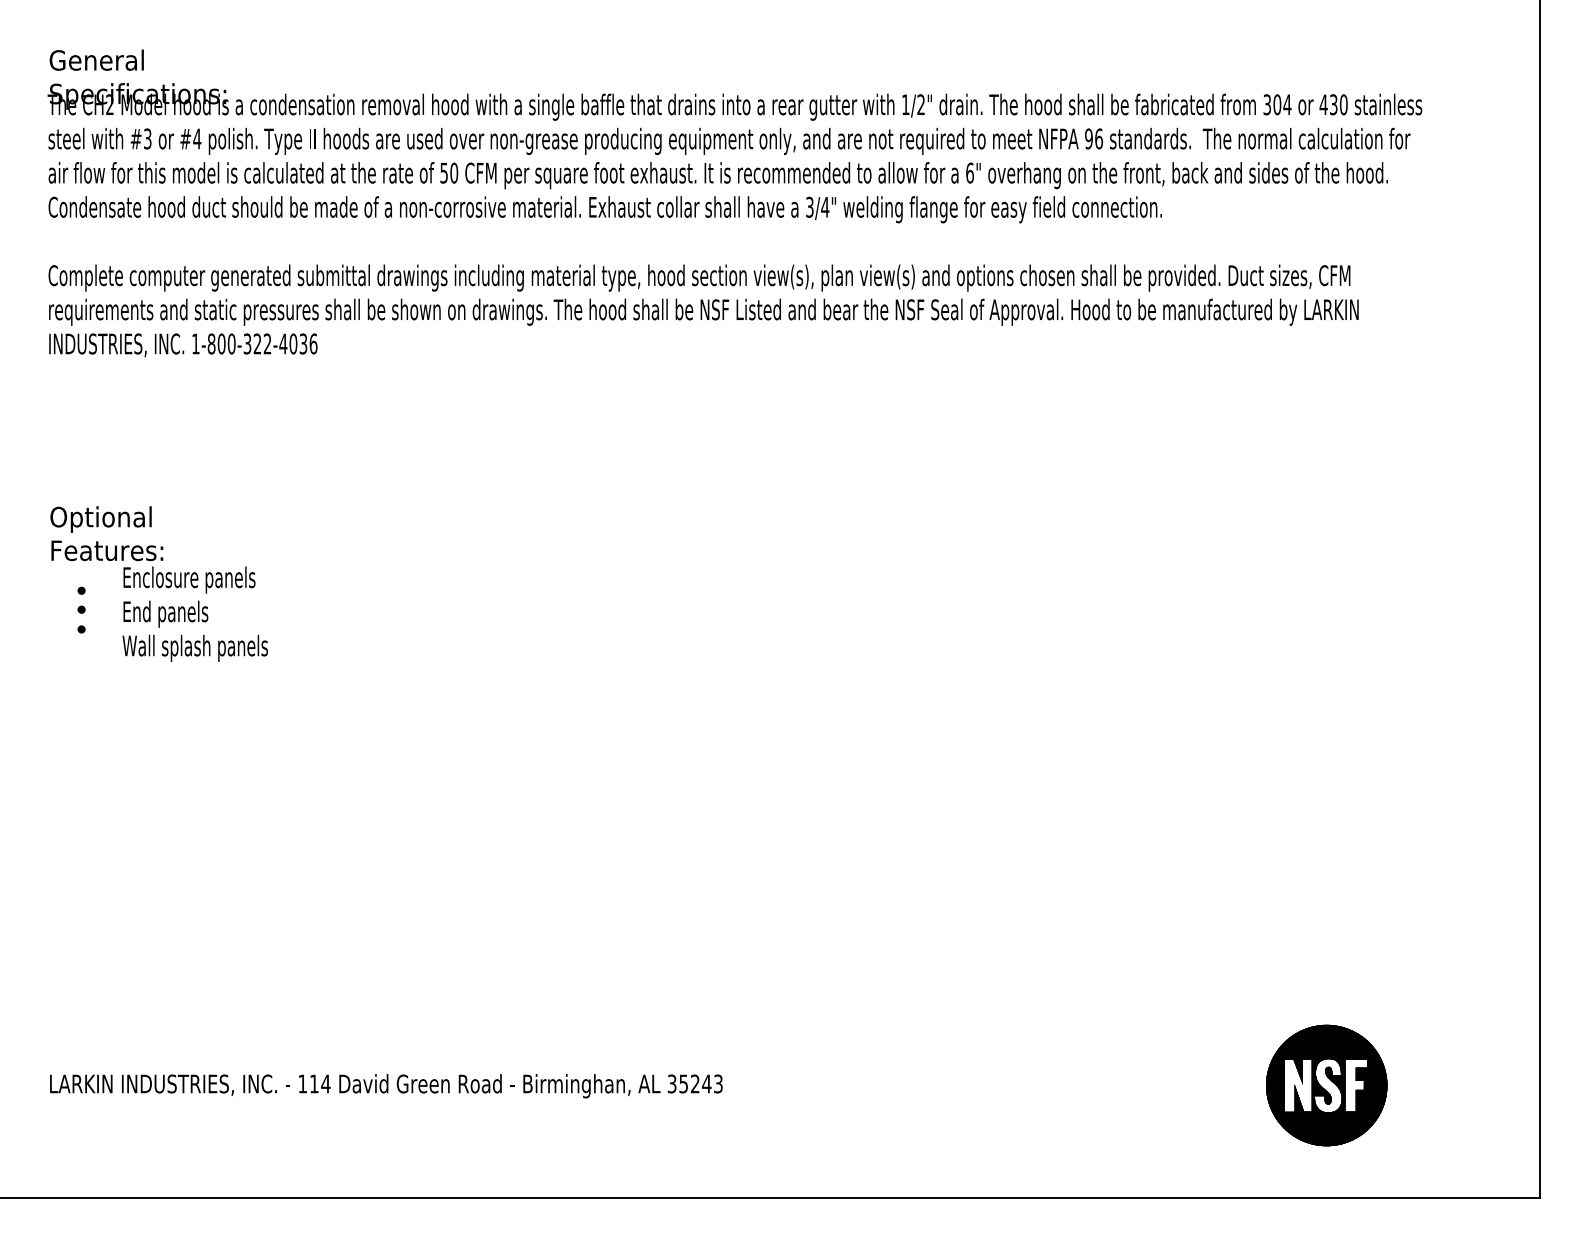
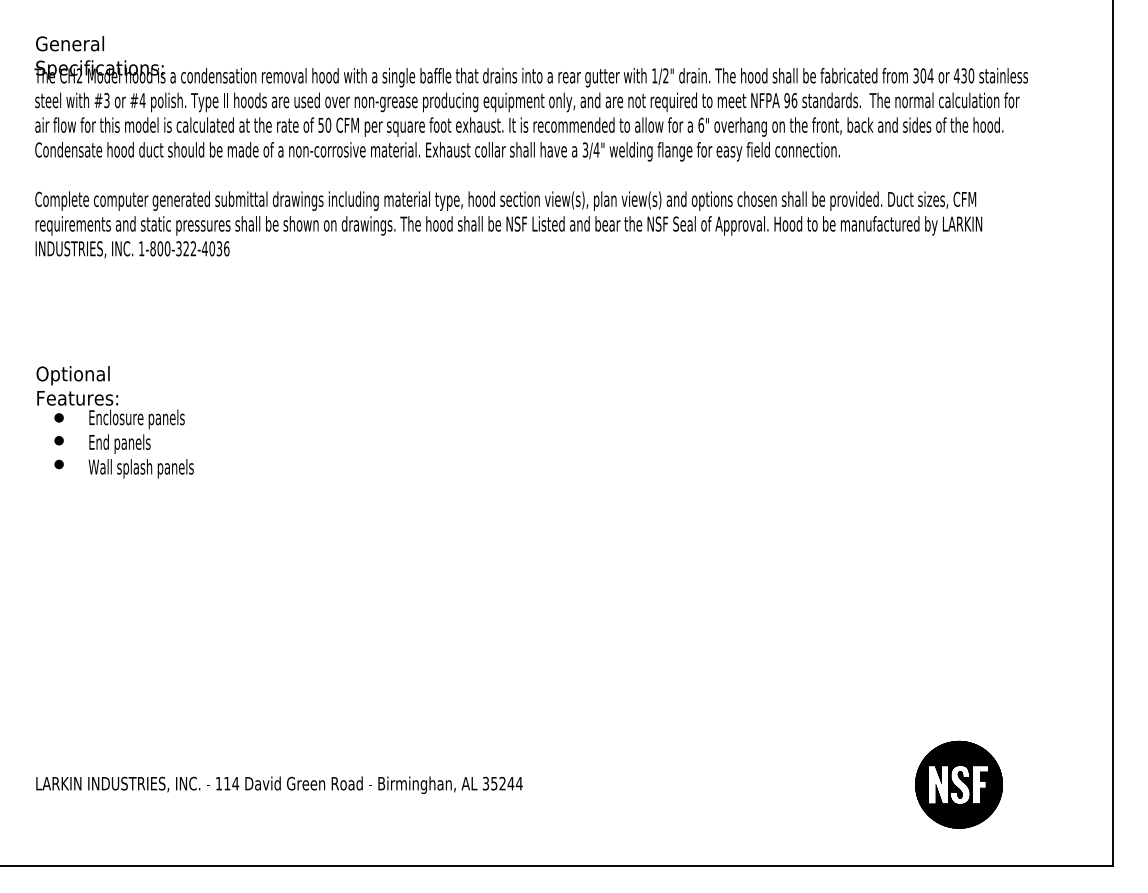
part: (81, 609) -> (59, 440), size x1.67
text: (718, 1083) -> (519, 783), 35243 -> 35244

